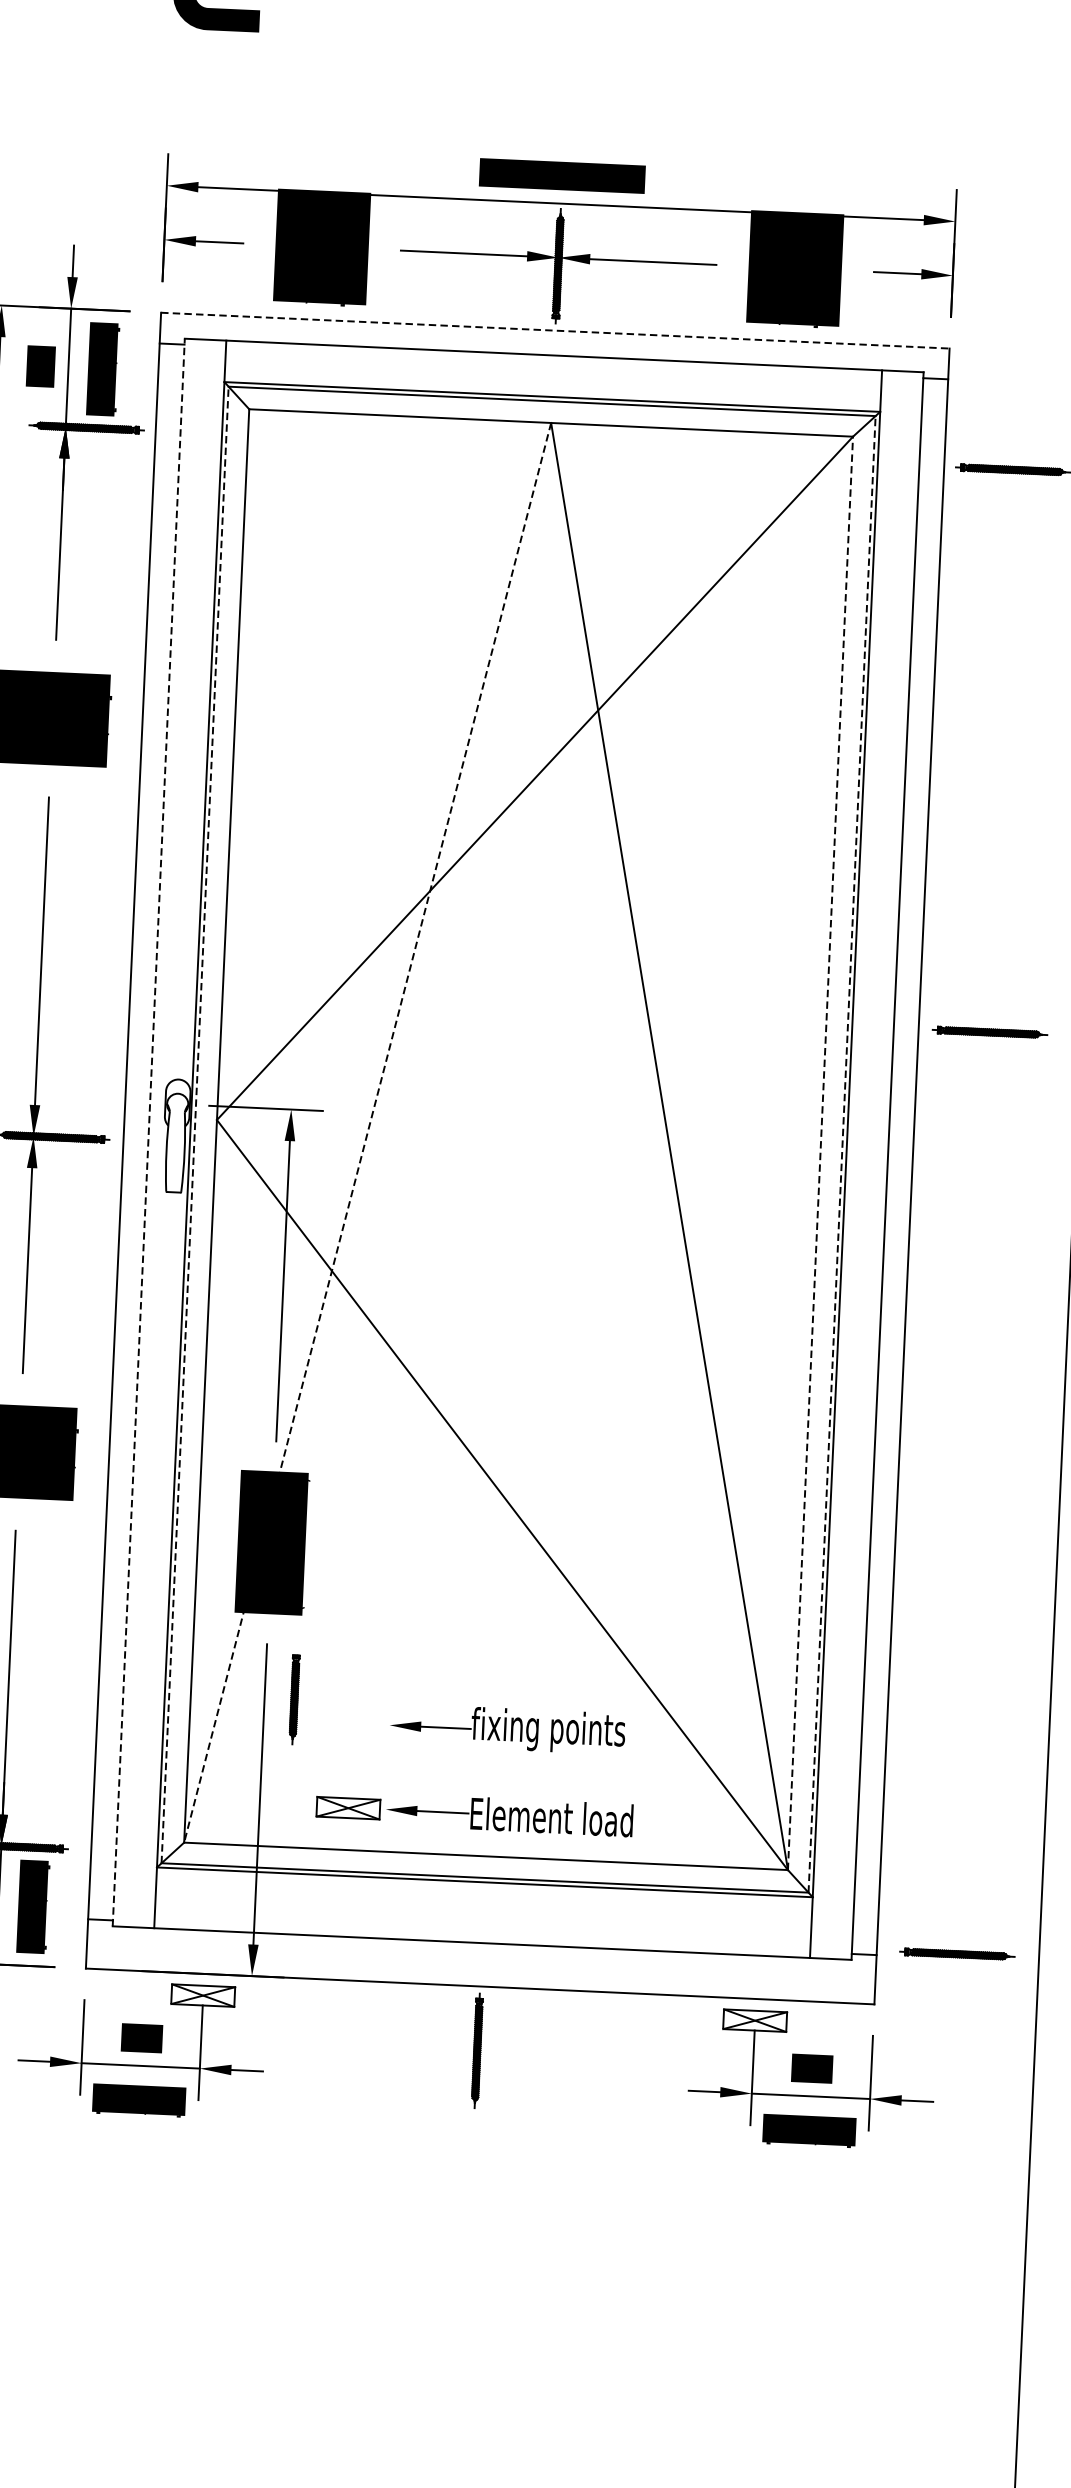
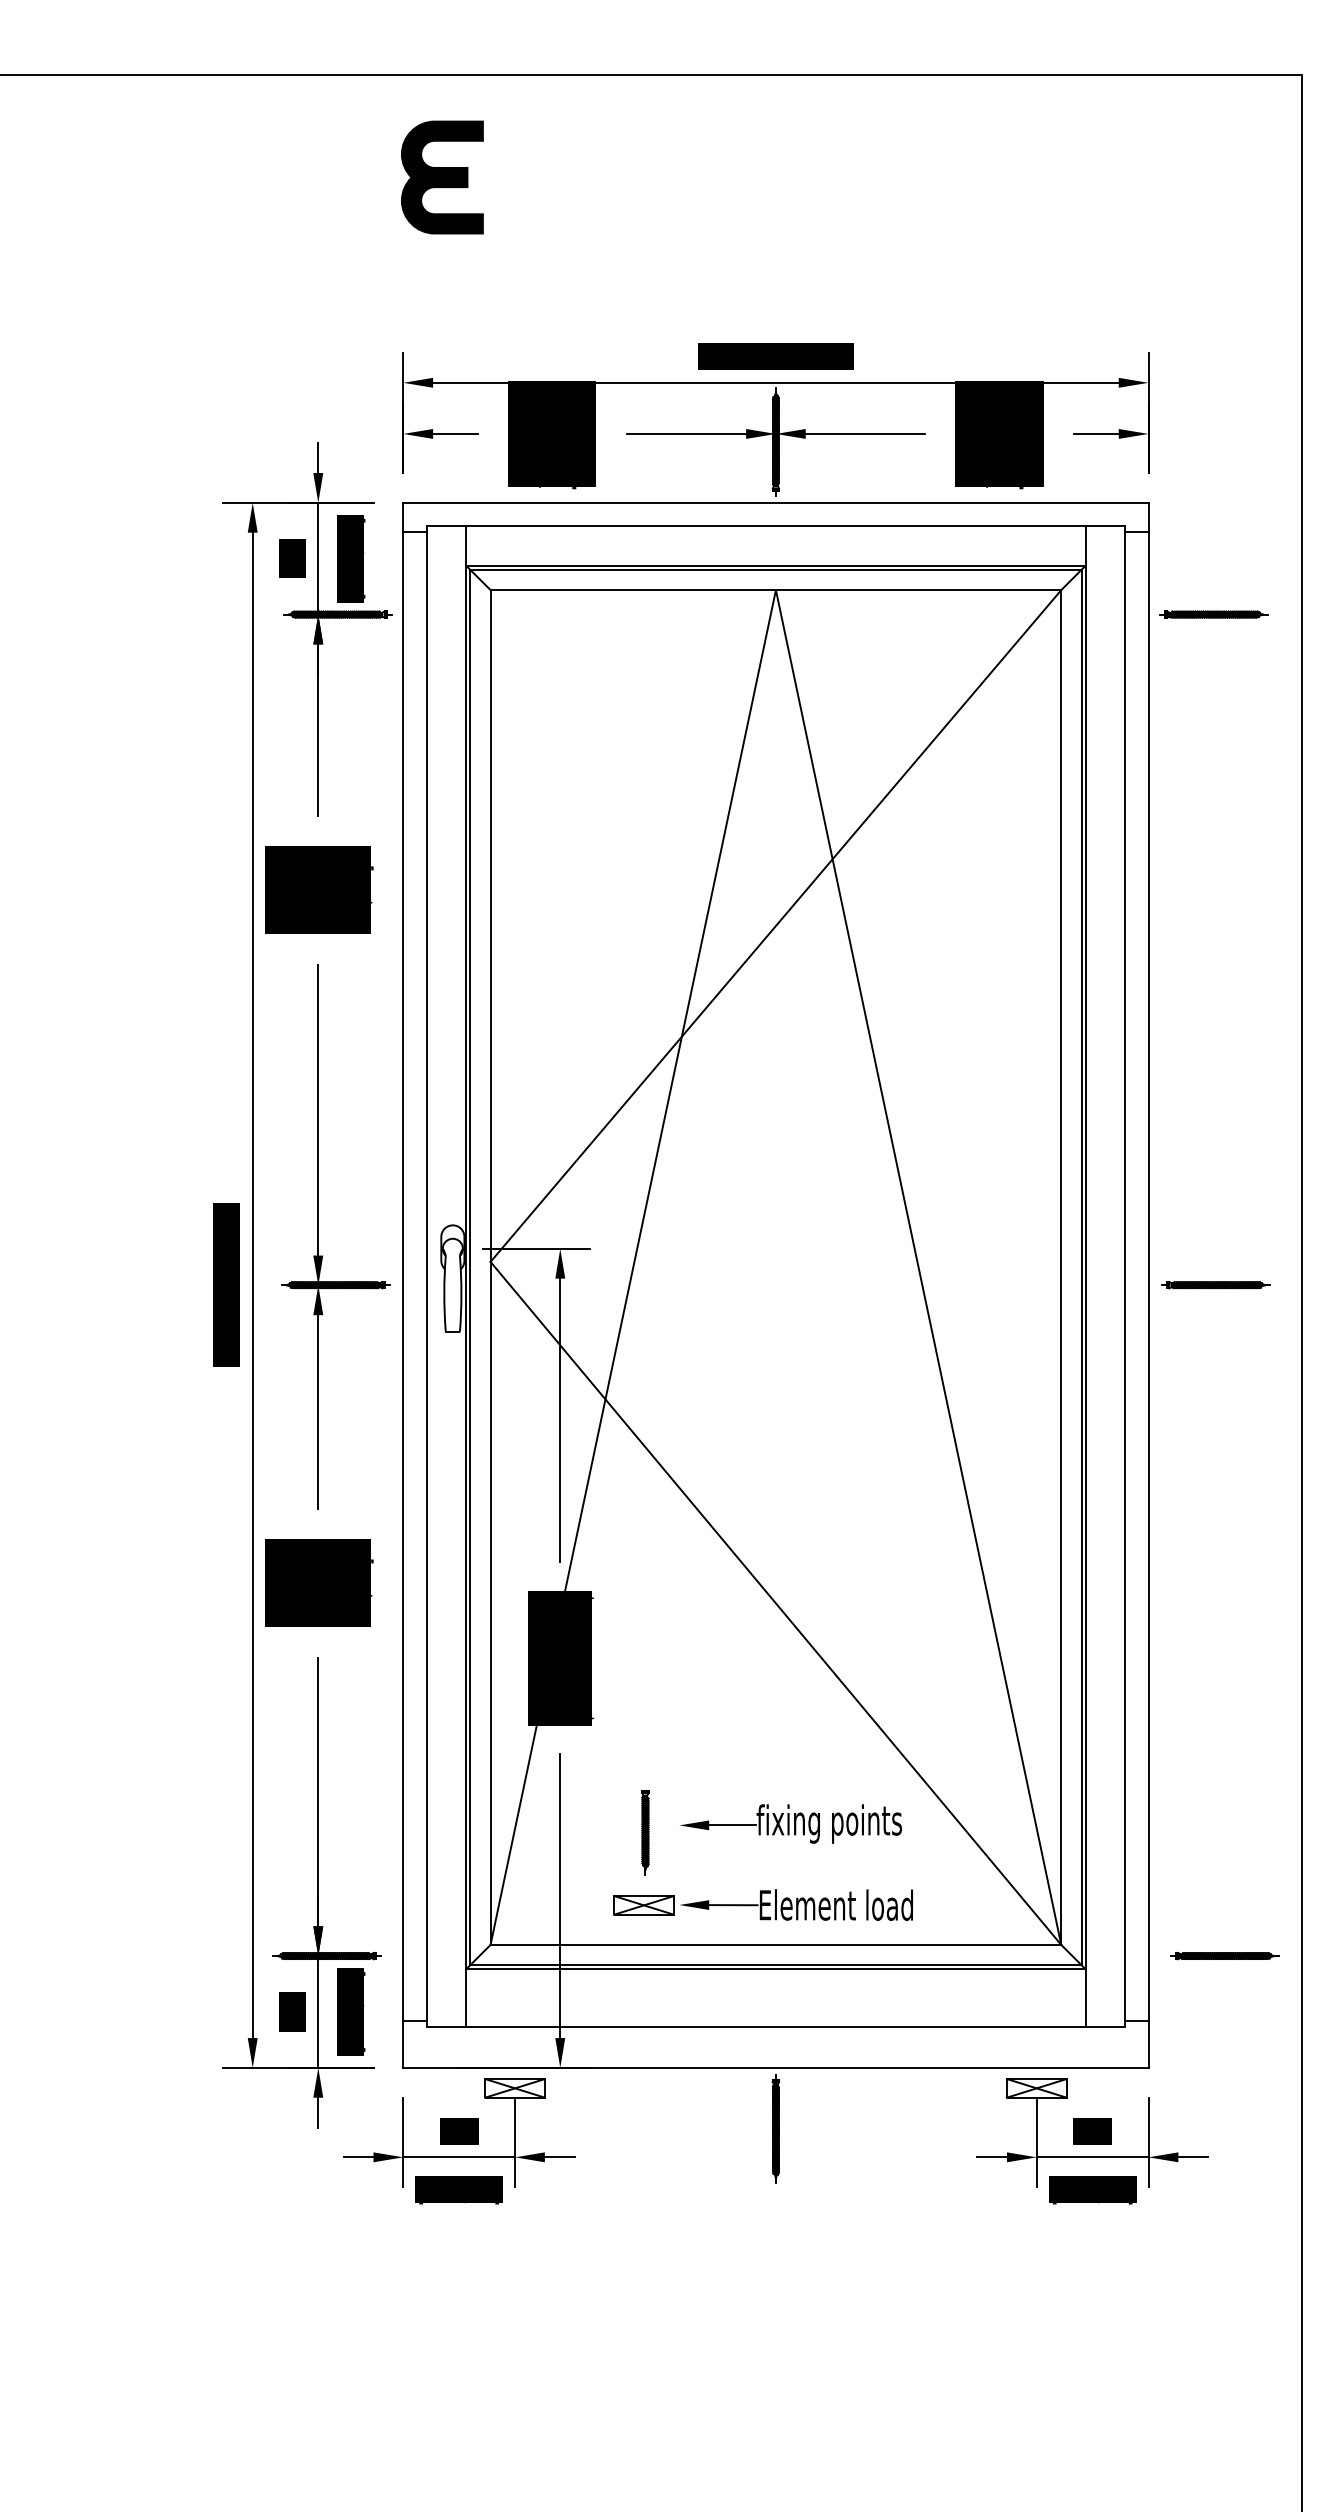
line: (554, 330) -> (775, 502), dashed -> solid
part: (989, 1032) -> (1215, 1285), moved
line: (195, 1124) -> (470, 1267), dashed -> solid
line: (148, 1132) -> (426, 1276), dashed -> solid
line: (367, 1132) -> (633, 1267), dashed -> solid
line: (820, 1153) -> (1061, 1267), dashed -> solid
line: (841, 1154) -> (1081, 1267), dashed -> solid
part: (294, 1699) -> (645, 1832), moved
part: (957, 1954) -> (1224, 1956), moved

